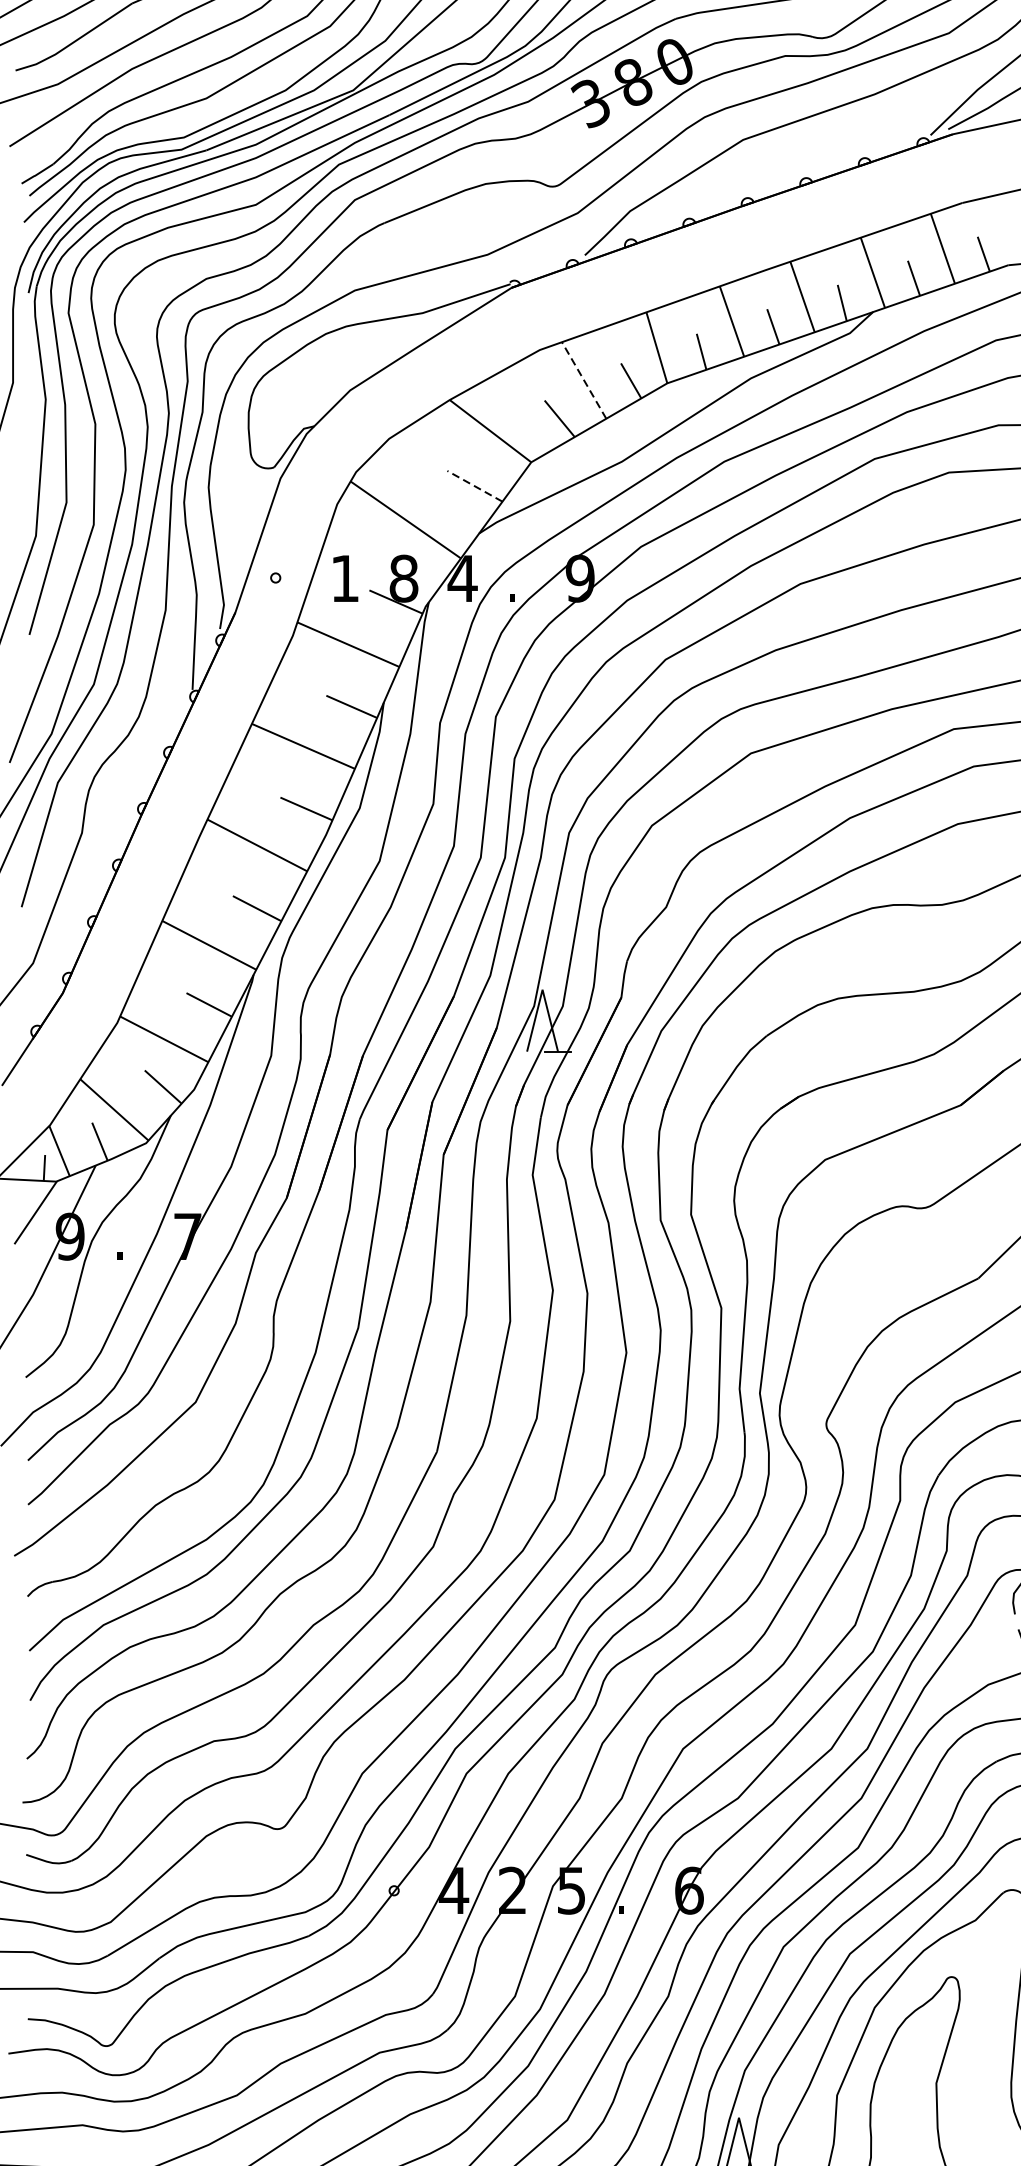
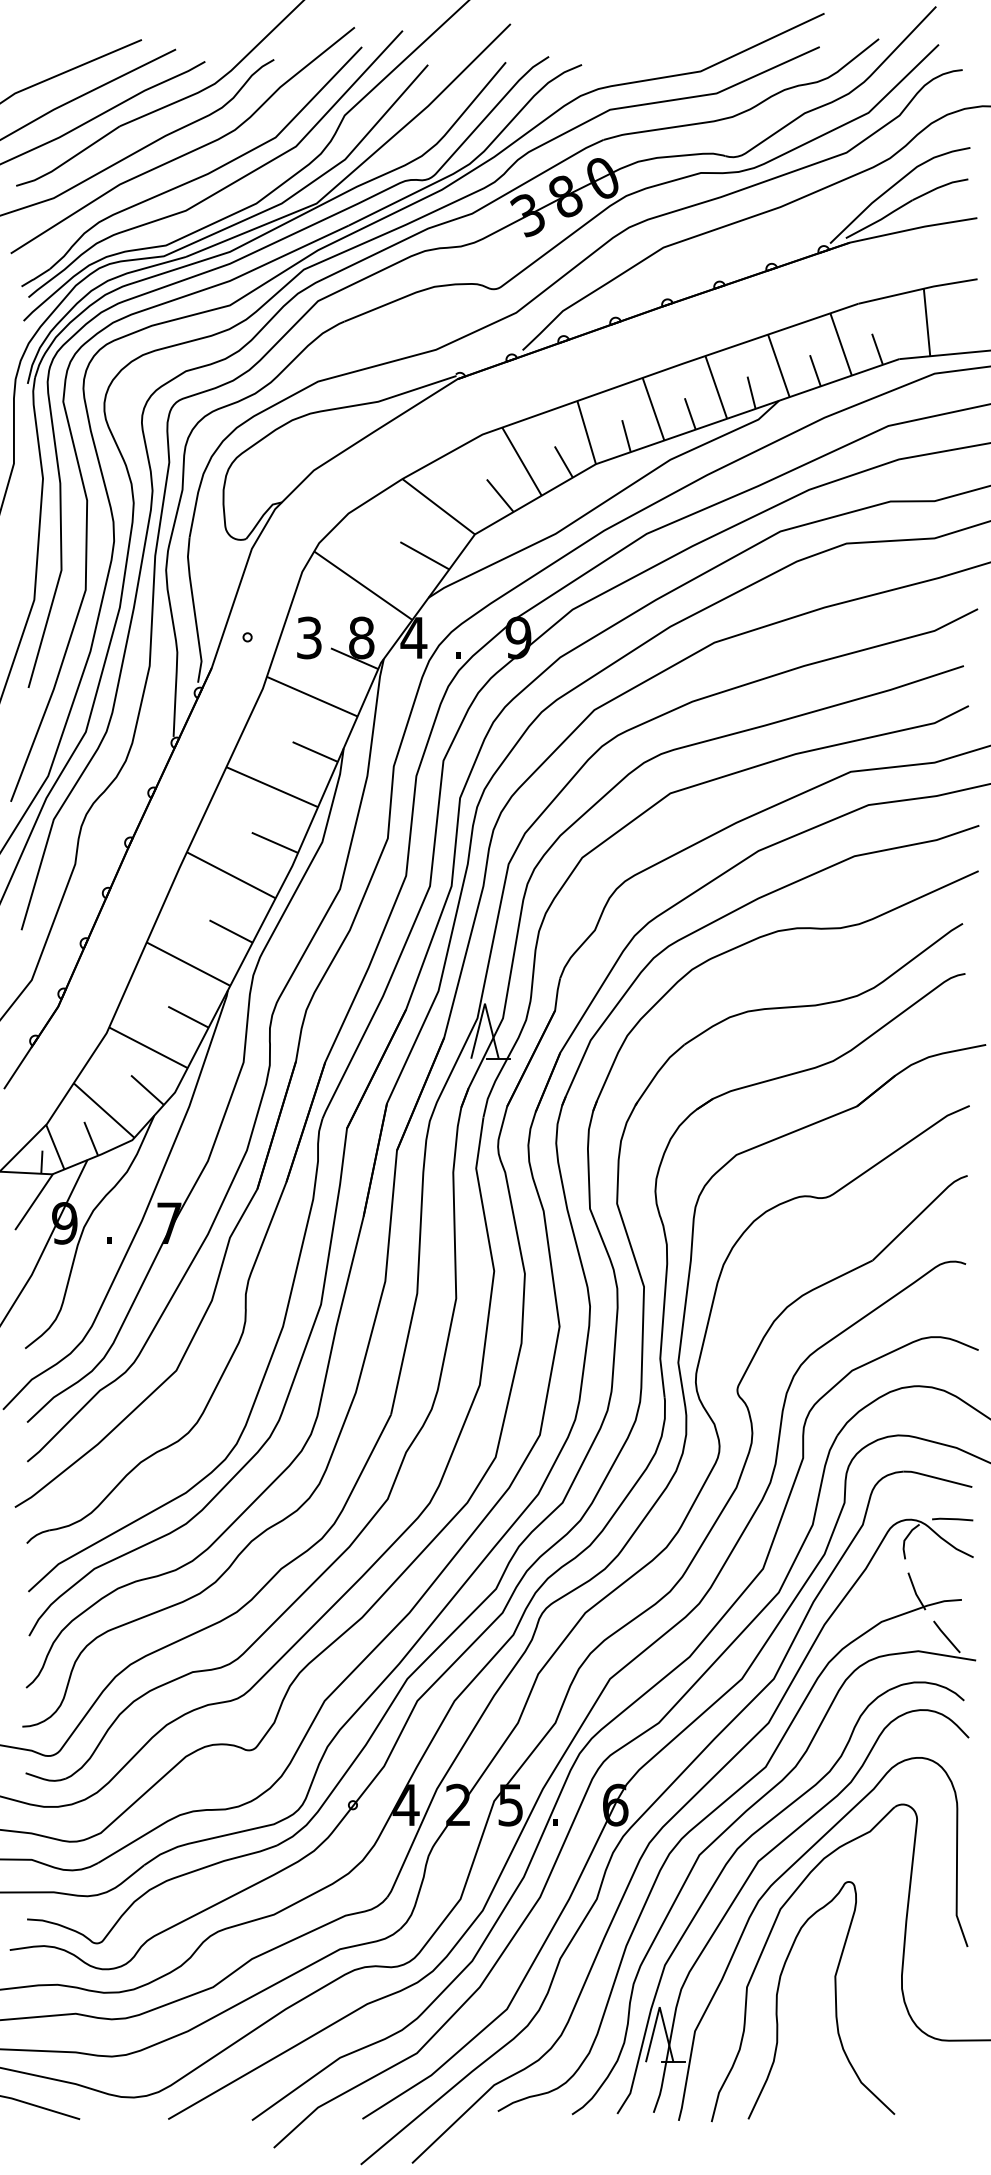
line: (583, 380) -> (521, 461), dashed -> solid
line: (474, 485) -> (424, 555), dashed -> solid
text: (345, 578) -> (309, 637), 1 -> 3

